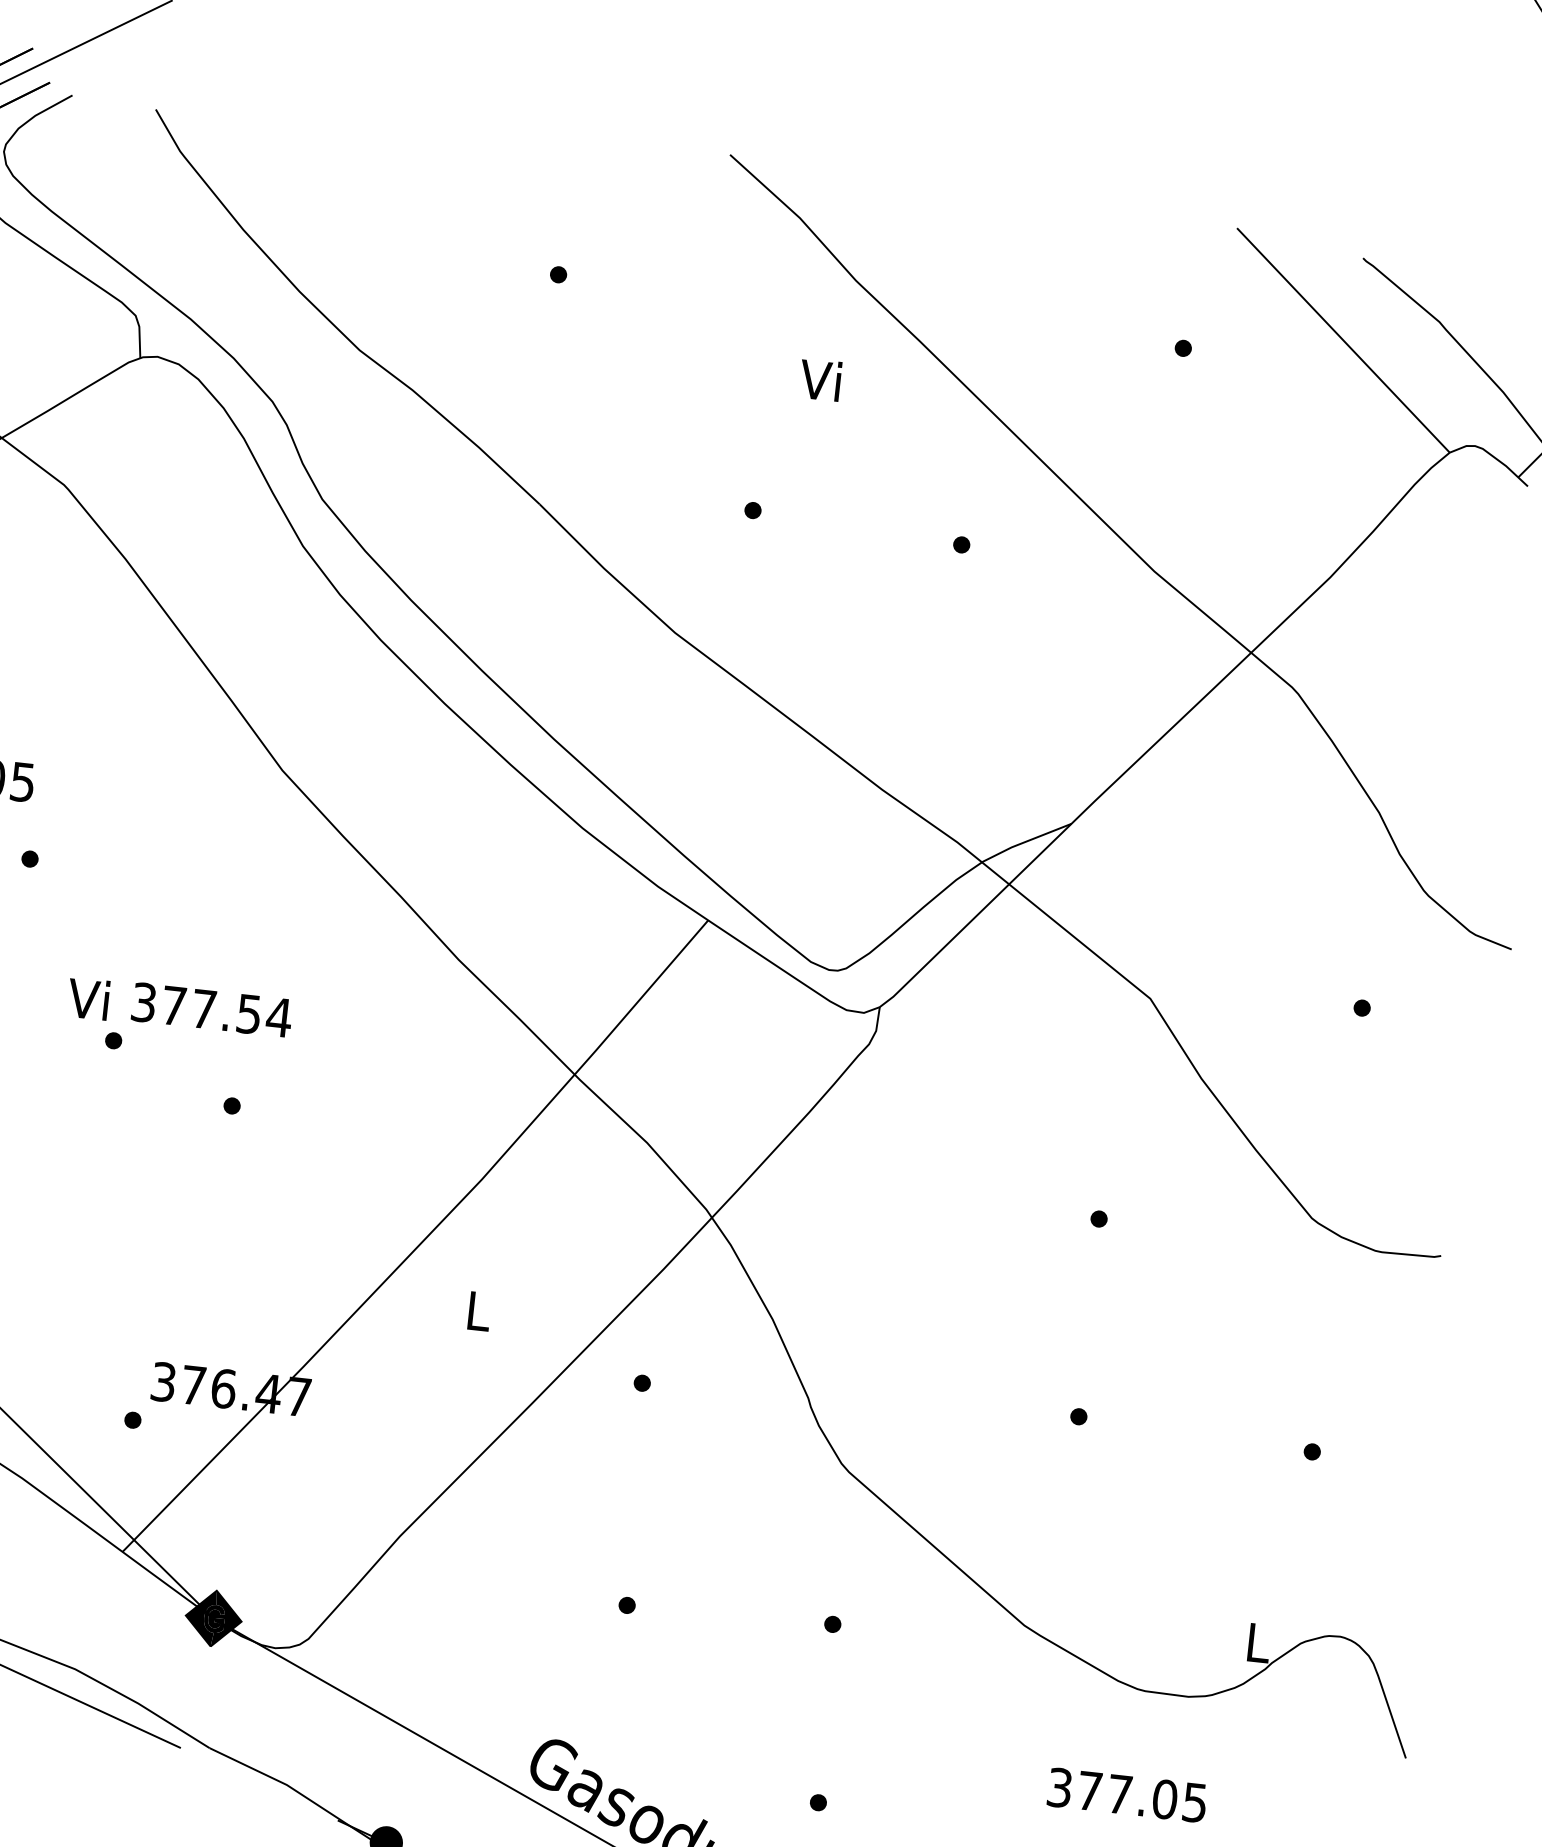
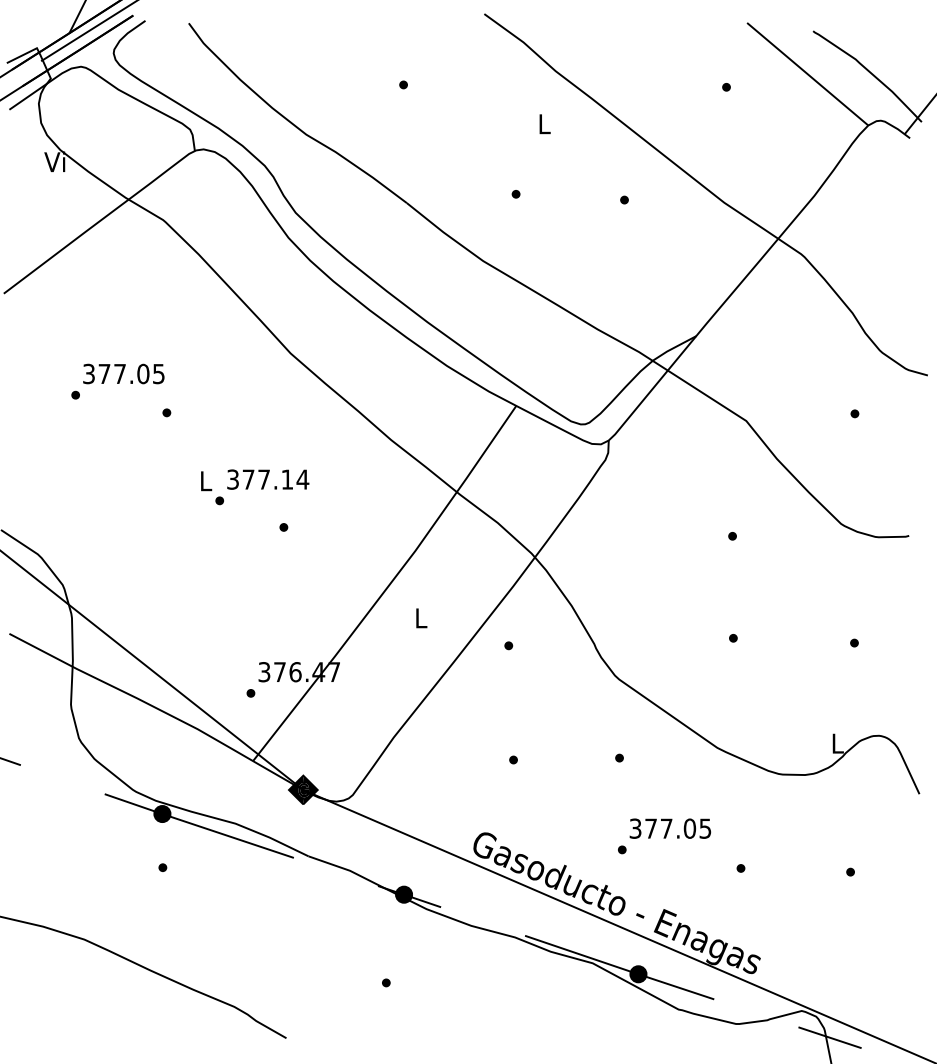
text: (819, 379) -> (542, 123), Vi -> L
text: (88, 998) -> (204, 480), Vi -> L
text: (247, 1013) -> (286, 479), 377.54 -> 377.14
text: (1127, 1794) -> (670, 828), moved

